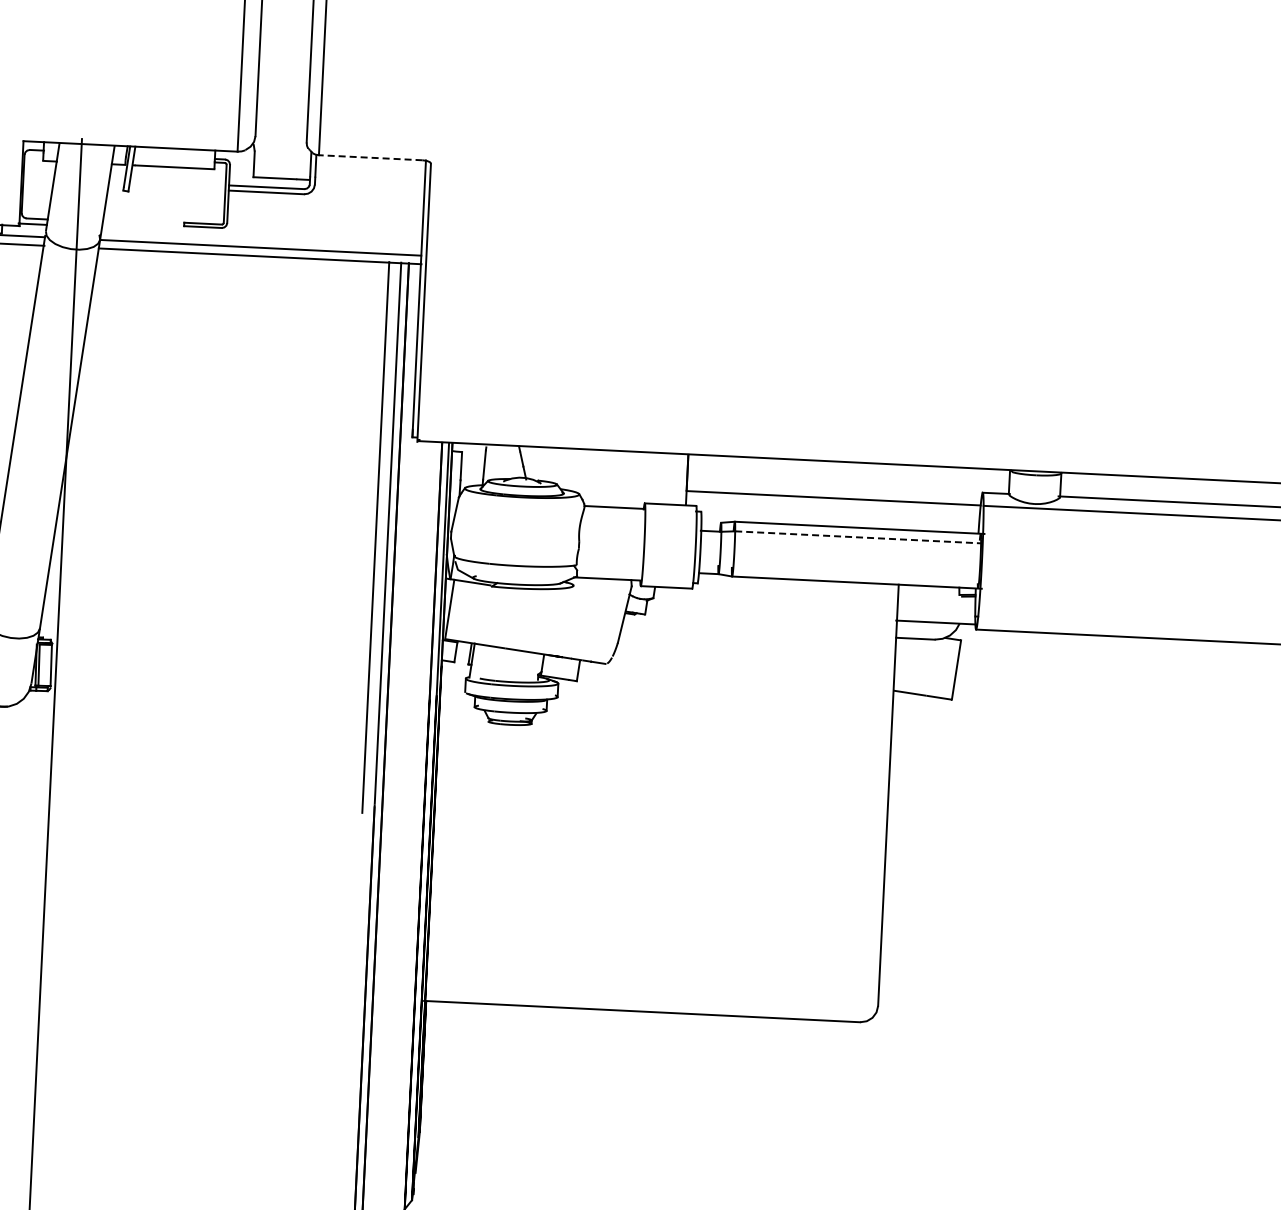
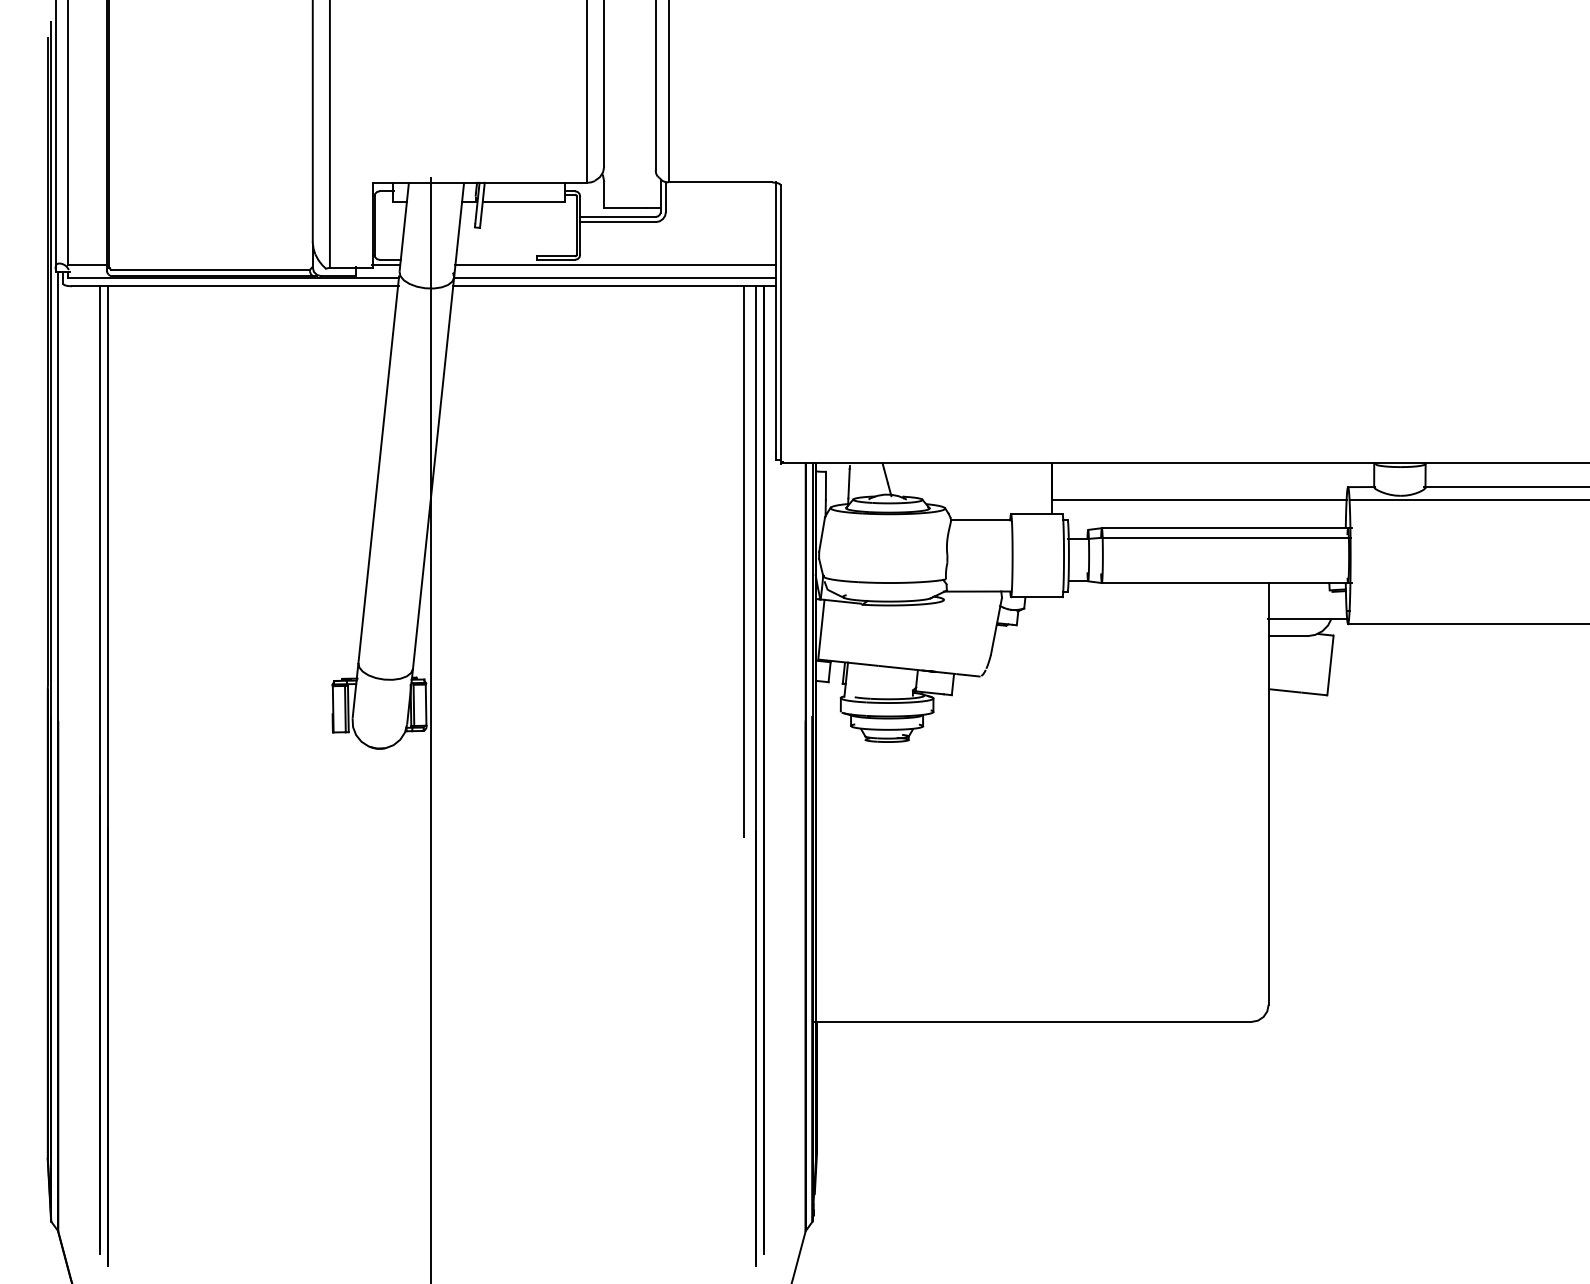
line: (370, 157) -> (720, 182), dashed -> solid
line: (261, 235) -> (615, 265), added
line: (858, 537) -> (1226, 537), dashed -> solid

